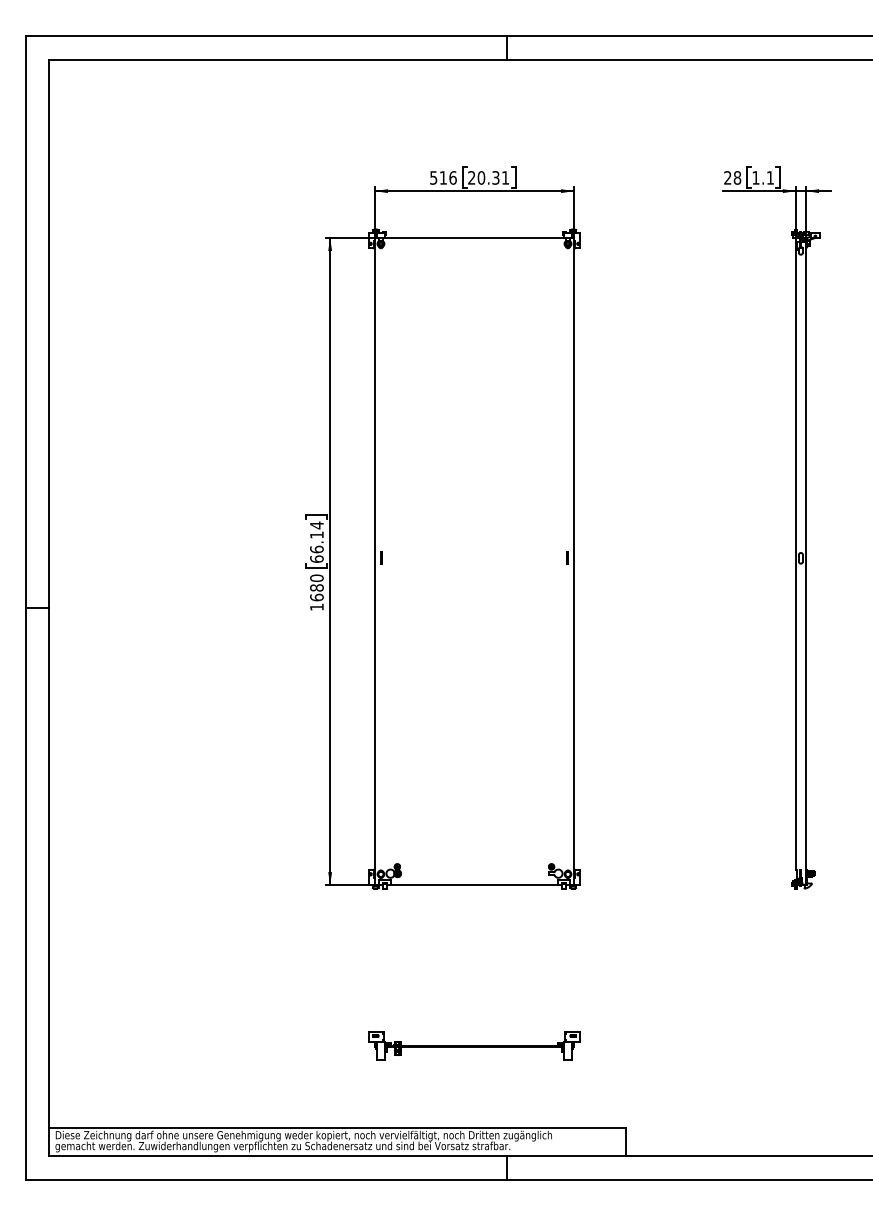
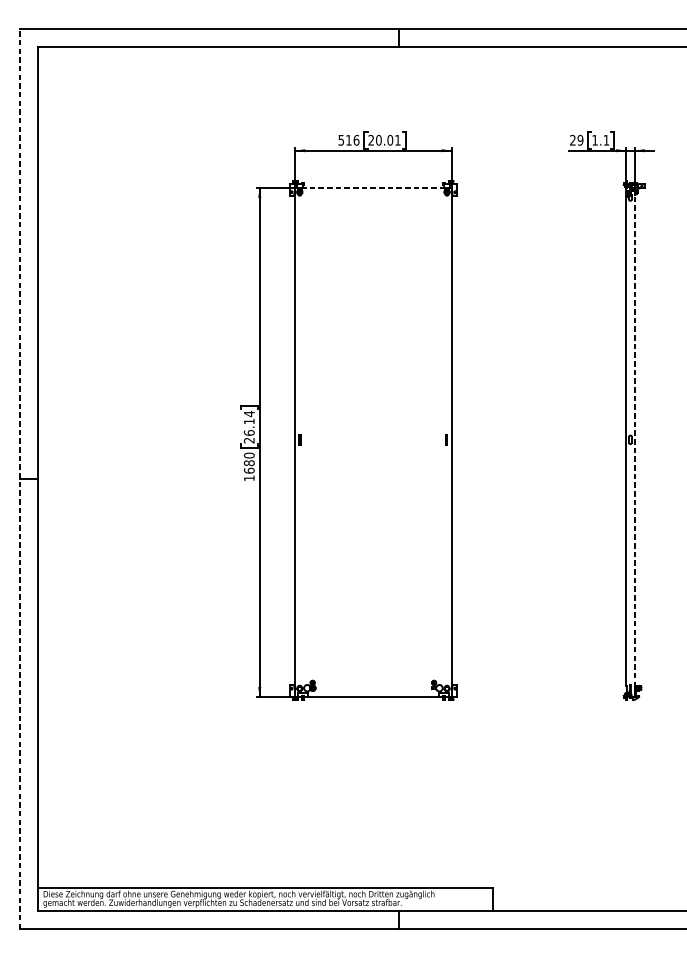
text: (495, 177) -> (389, 139), 20.31 -> 20.01
text: (737, 177) -> (580, 139), 28 -> 29
line: (473, 238) -> (372, 188), solid -> dashed
text: (316, 558) -> (249, 440), 66.14 -> 26.14
line: (806, 562) -> (634, 443), solid -> dashed
line: (26, 608) -> (20, 479), solid -> dashed
part: (474, 1045) -> (373, 823), removed

